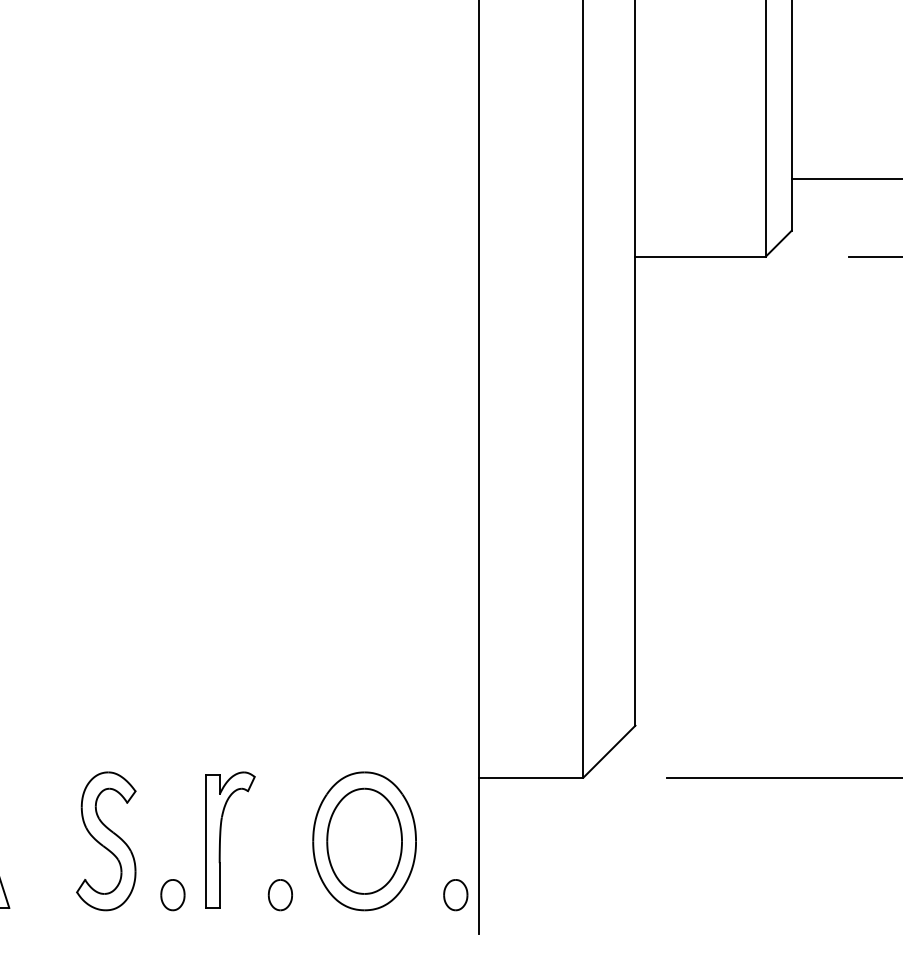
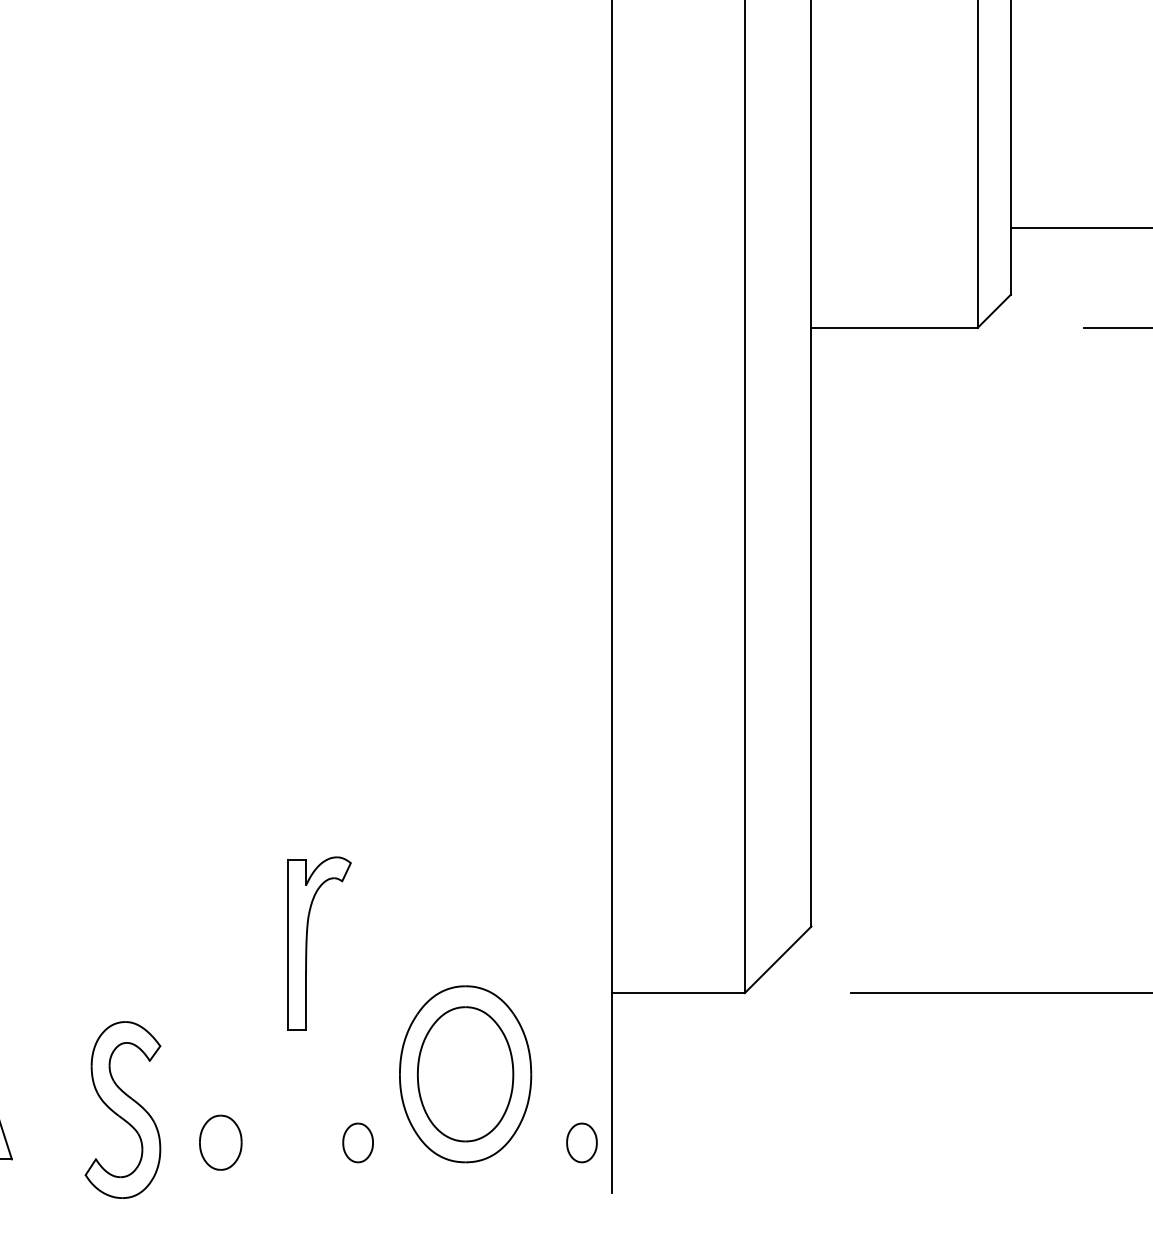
part: (221, 835) -> (308, 937), moved
part: (106, 841) -> (123, 1110), moved
part: (172, 895) -> (220, 1143), size x1.4

